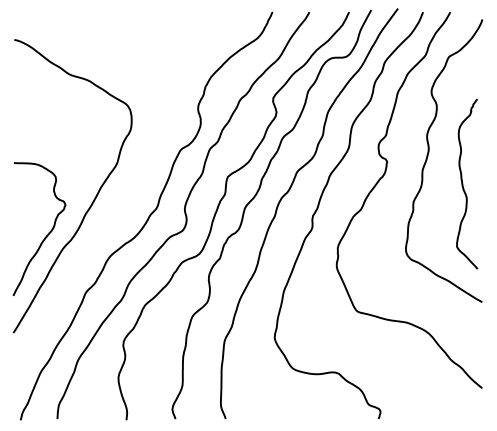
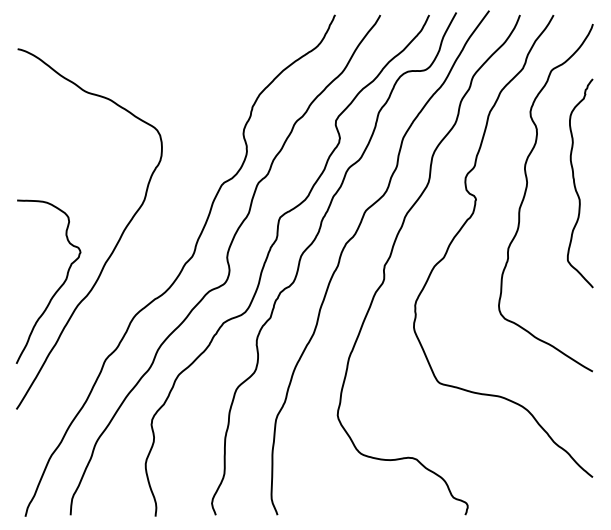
curve: (463, 184) -> (575, 183), moved

